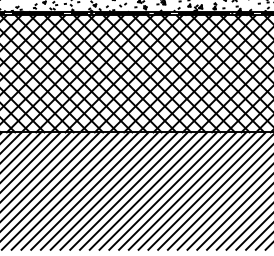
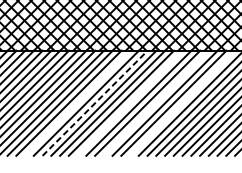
line: (70, 190) -> (77, 102), removed
line: (90, 190) -> (95, 102), solid -> dashed
line: (128, 190) -> (129, 102), removed
line: (157, 190) -> (155, 102), removed
line: (187, 190) -> (182, 102), removed

